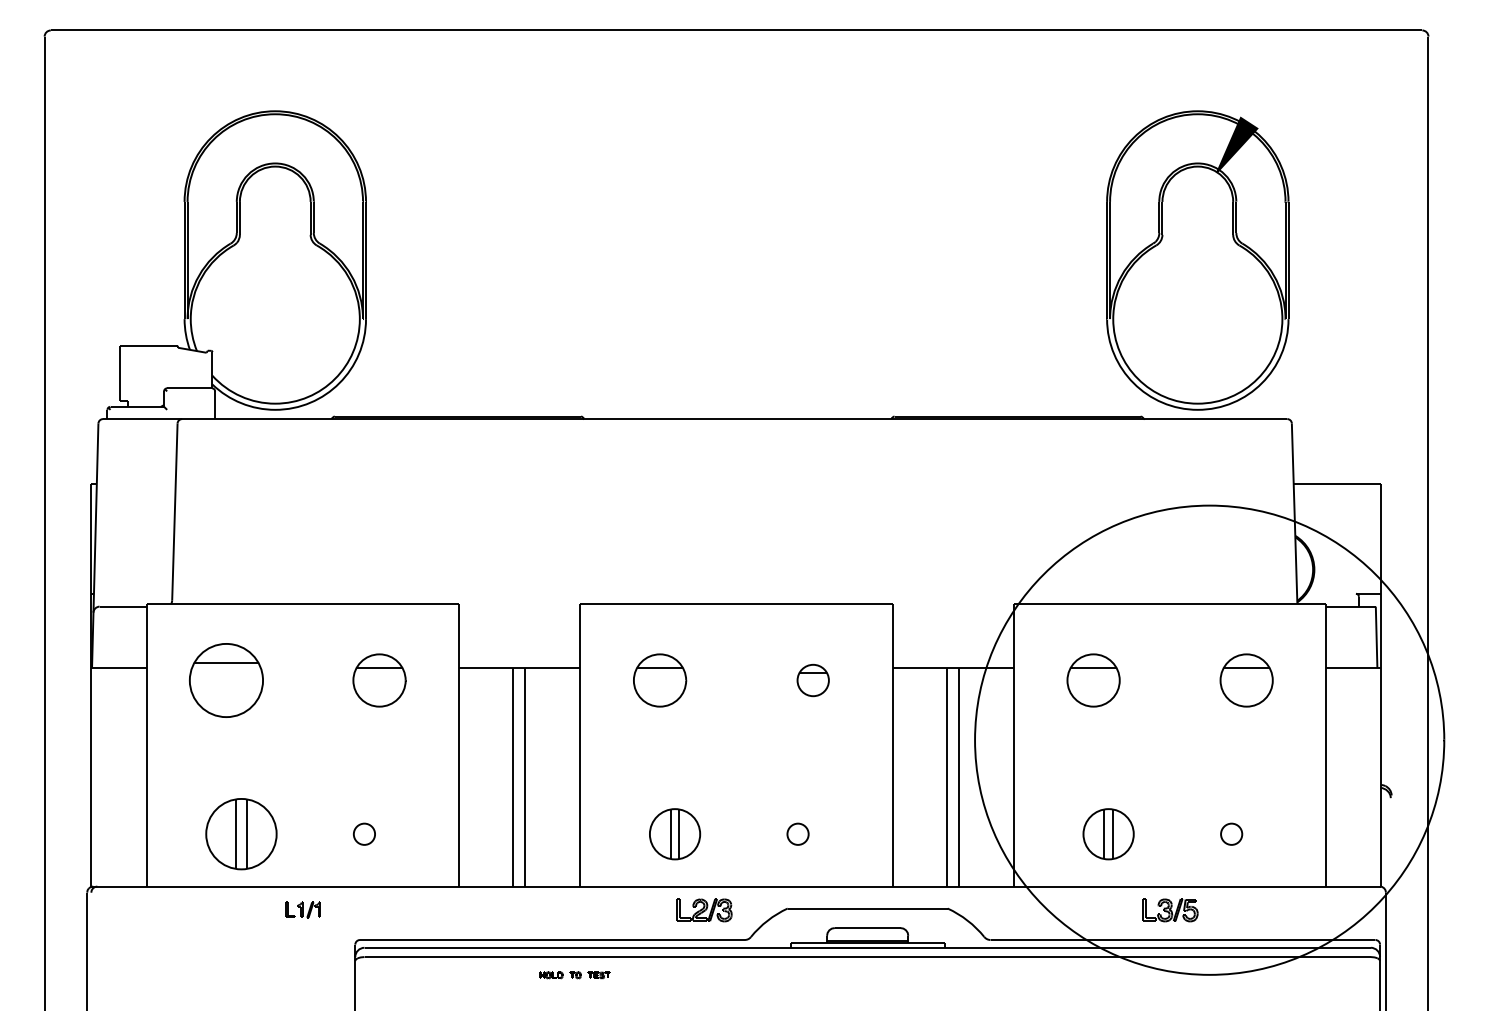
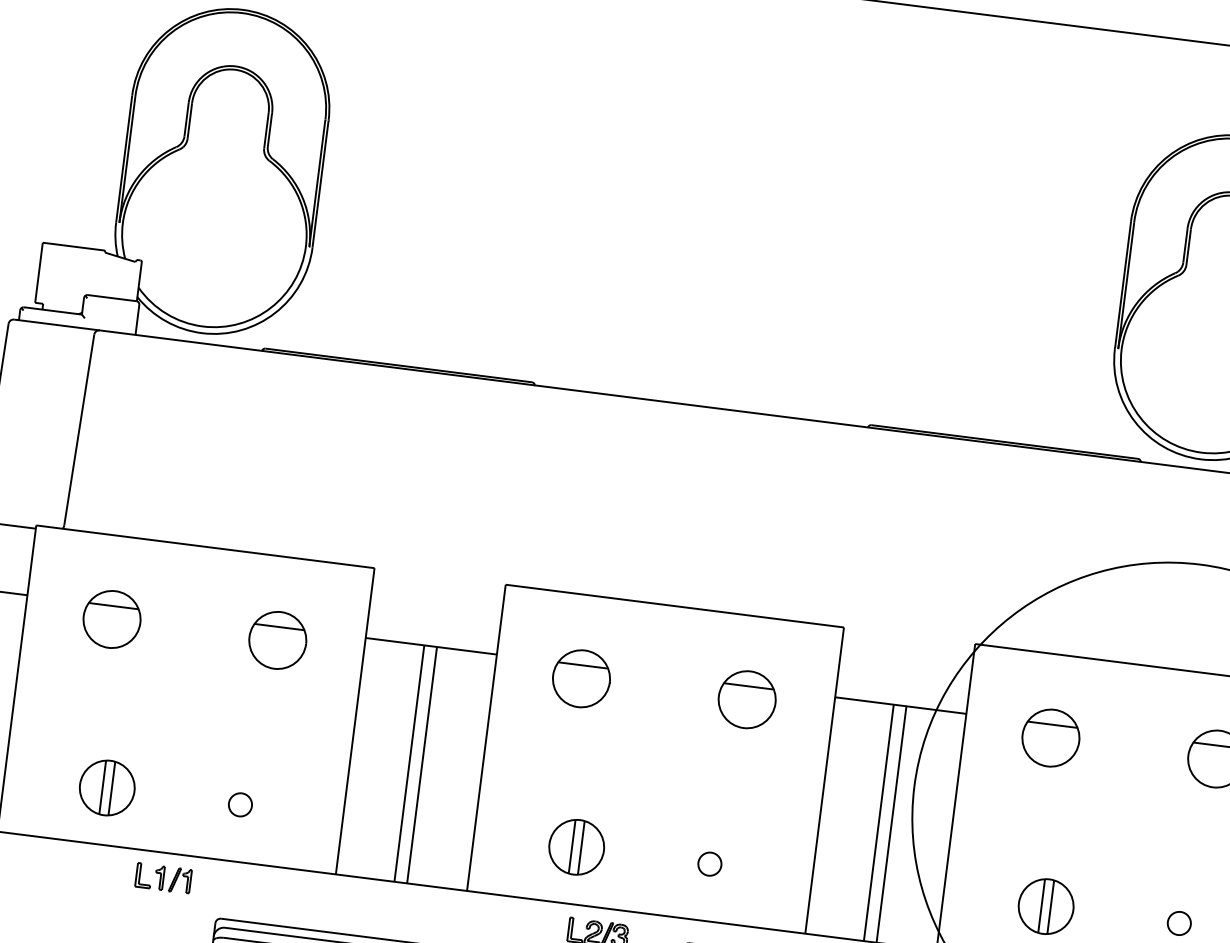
part: (226, 680) -> (112, 619), size x0.71
part: (813, 680) -> (747, 699), size x1.67
part: (241, 834) -> (107, 788), size x0.71
part: (302, 909) -> (163, 877), size x1.43

